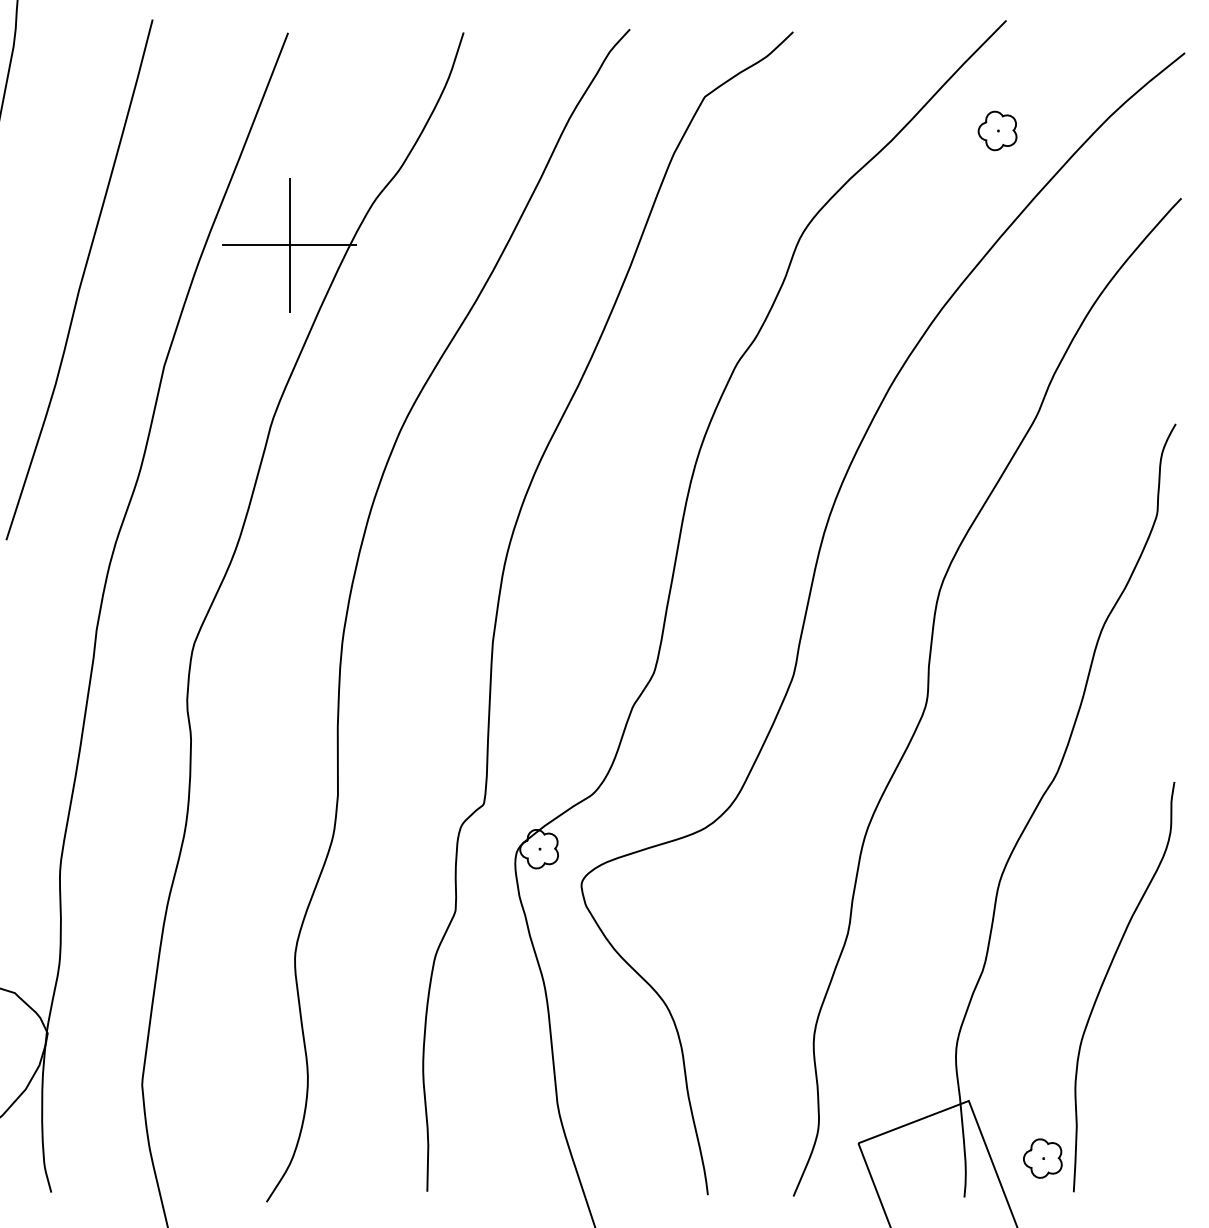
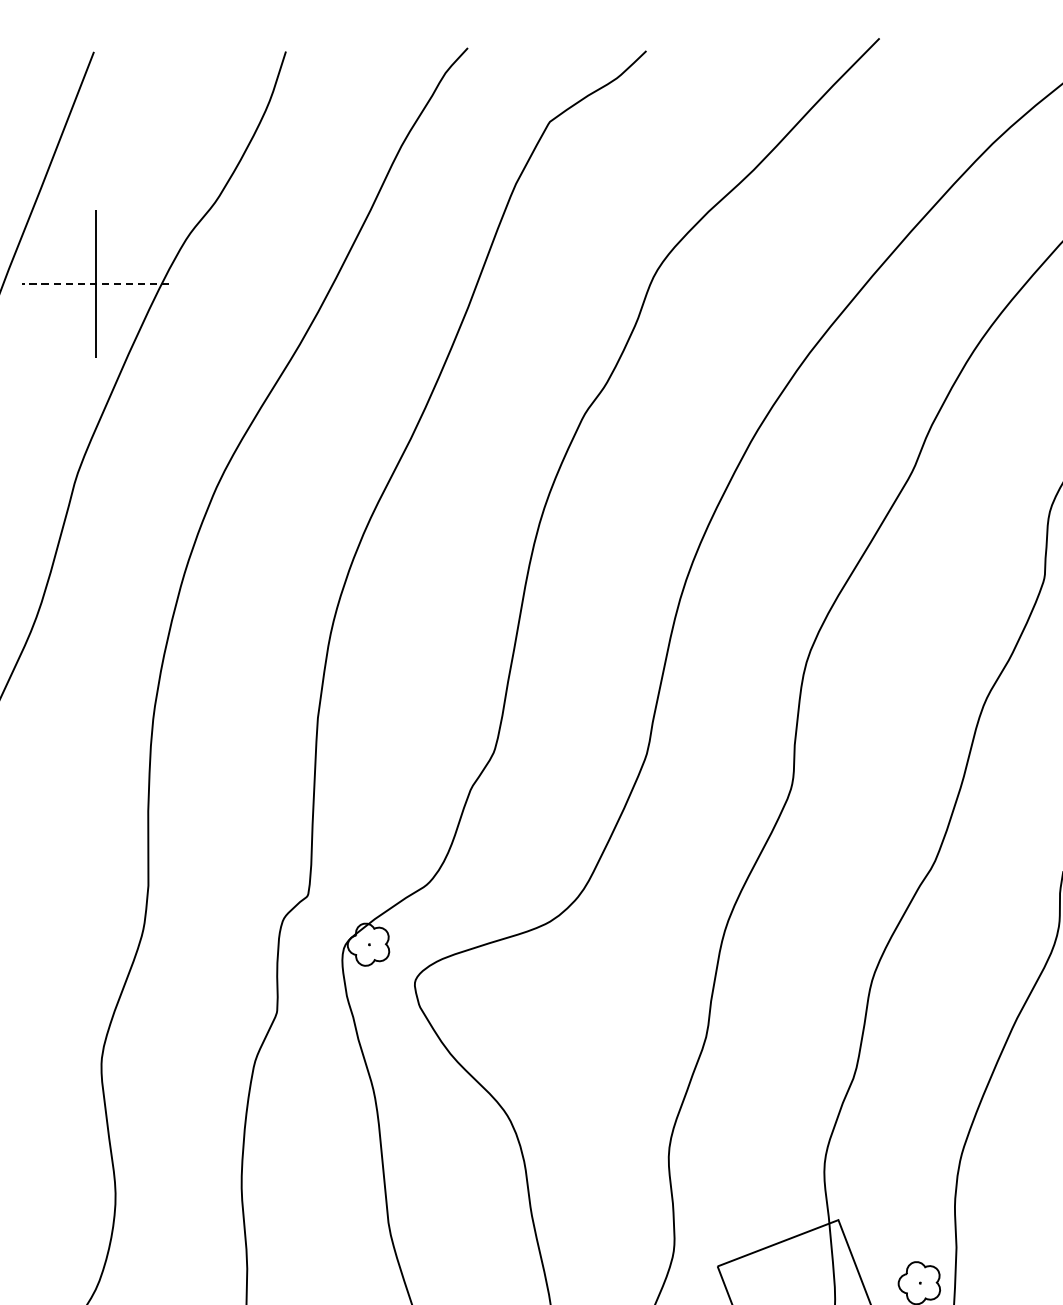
part: (997, 130) -> (869, 158), removed
line: (289, 245) -> (95, 284), solid -> dashed

